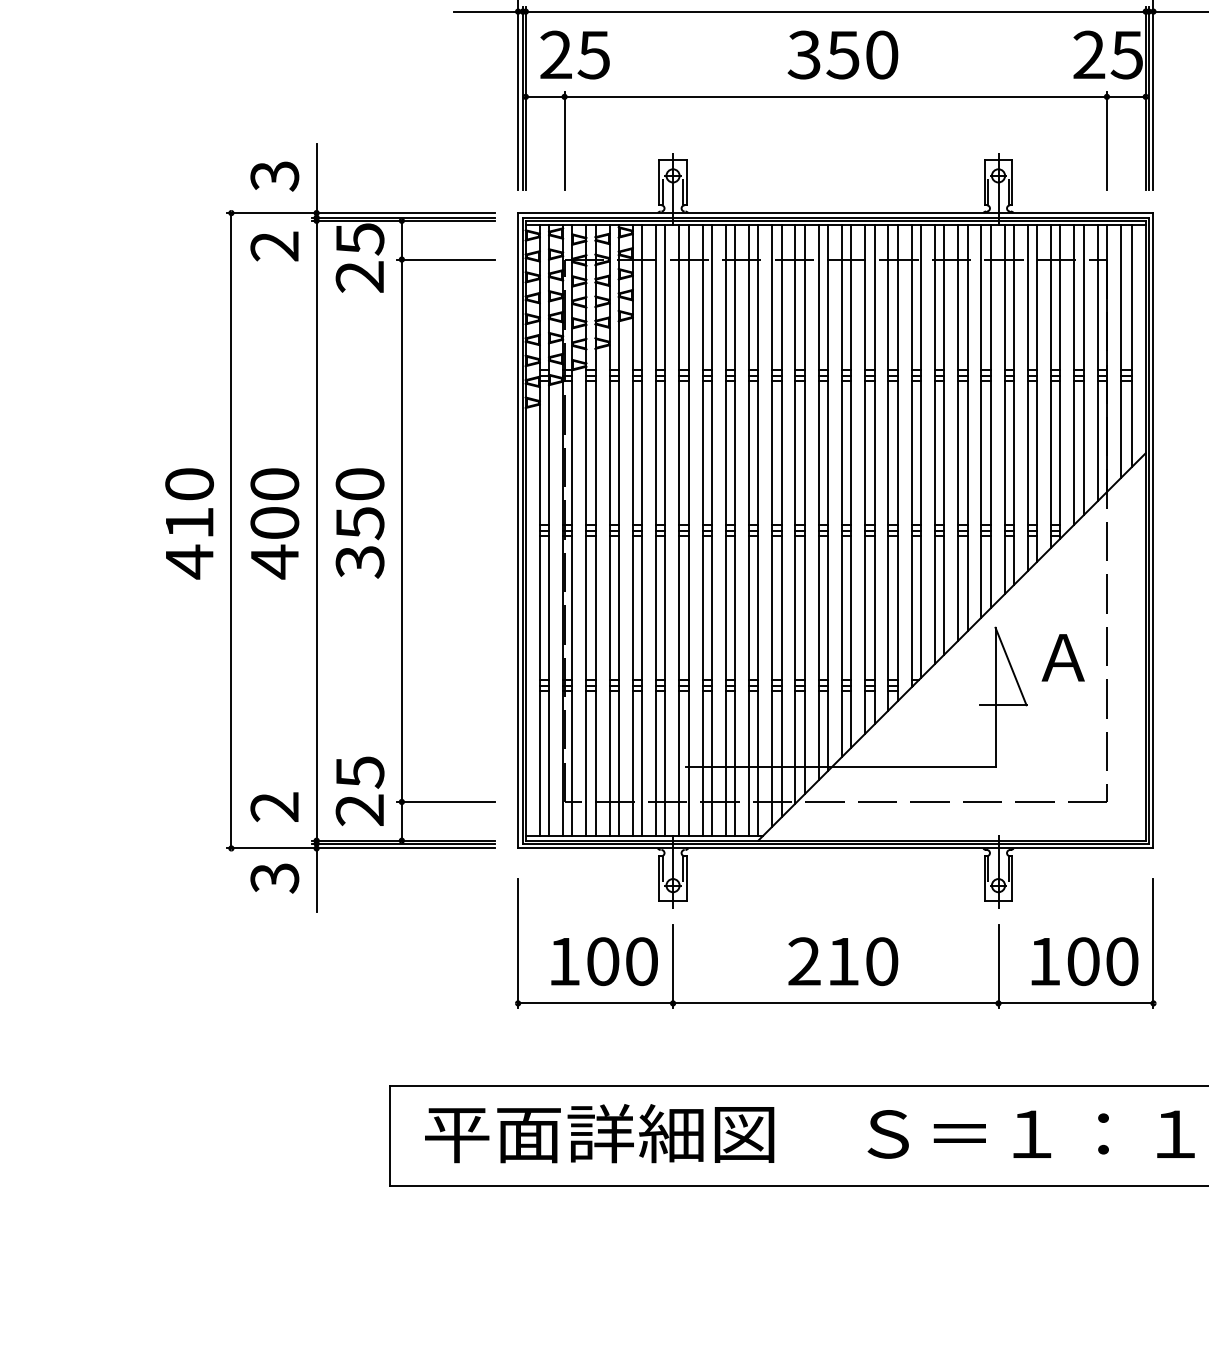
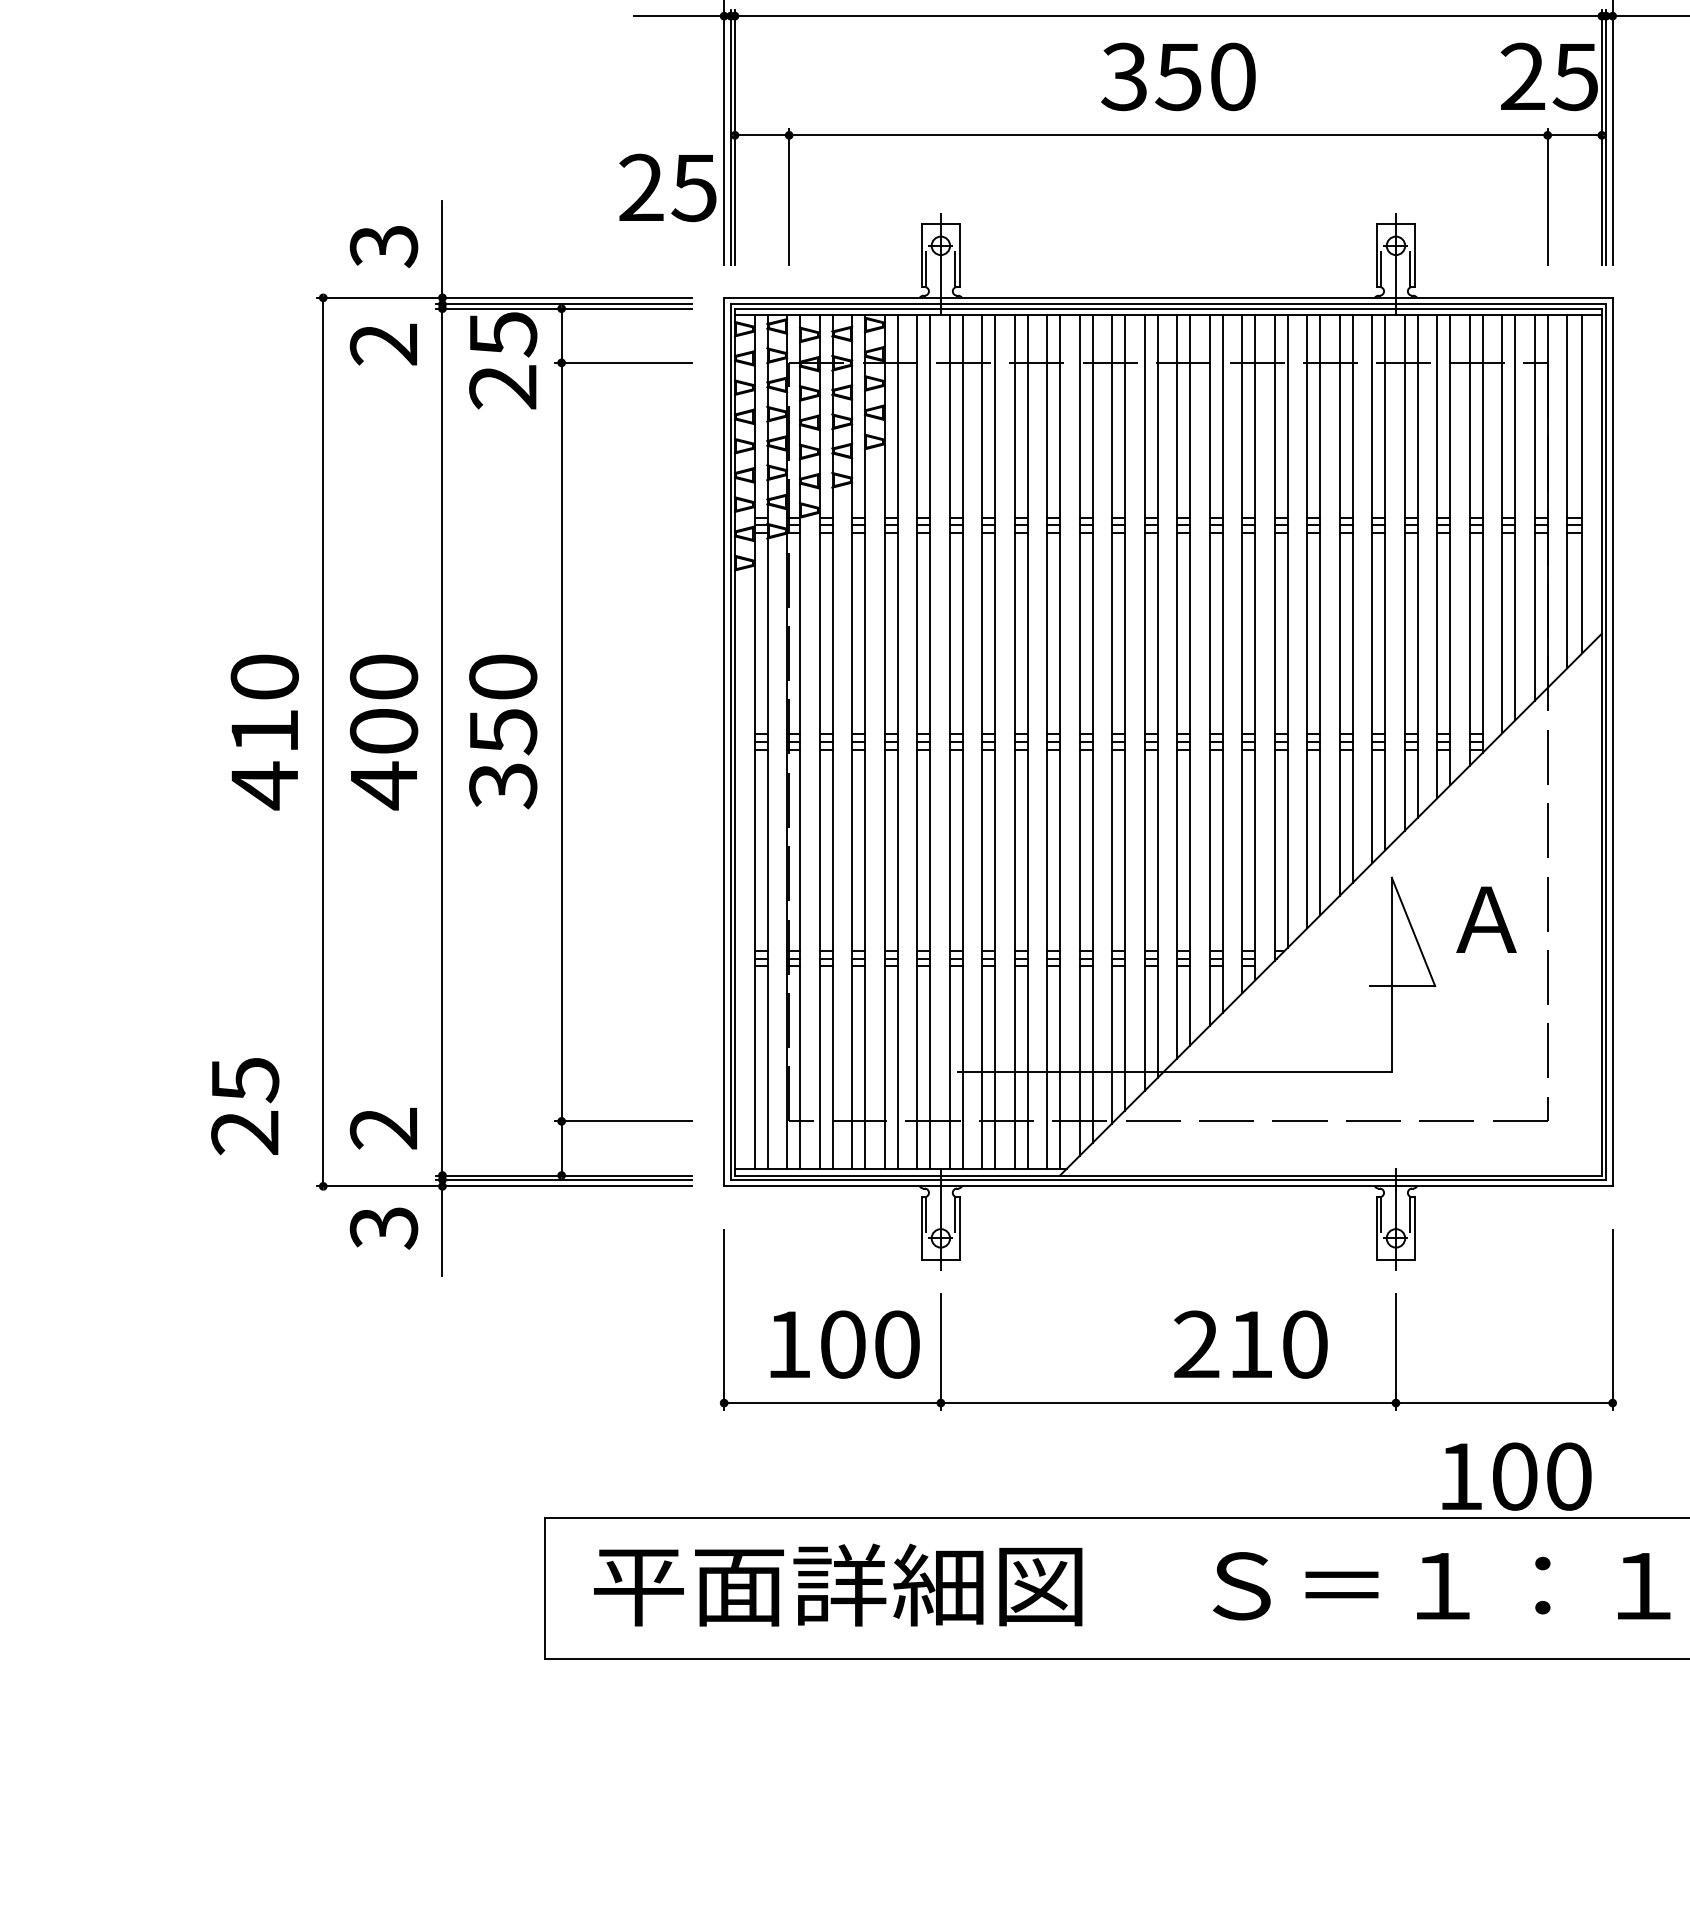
text: (574, 54) -> (667, 187), moved
text: (360, 791) -> (245, 1106), moved
text: (842, 961) -> (1250, 1344), moved
text: (1084, 961) -> (1516, 1476), moved

